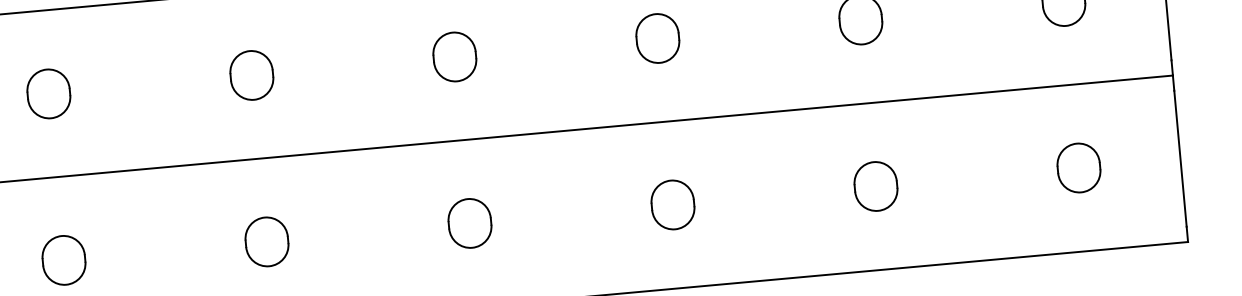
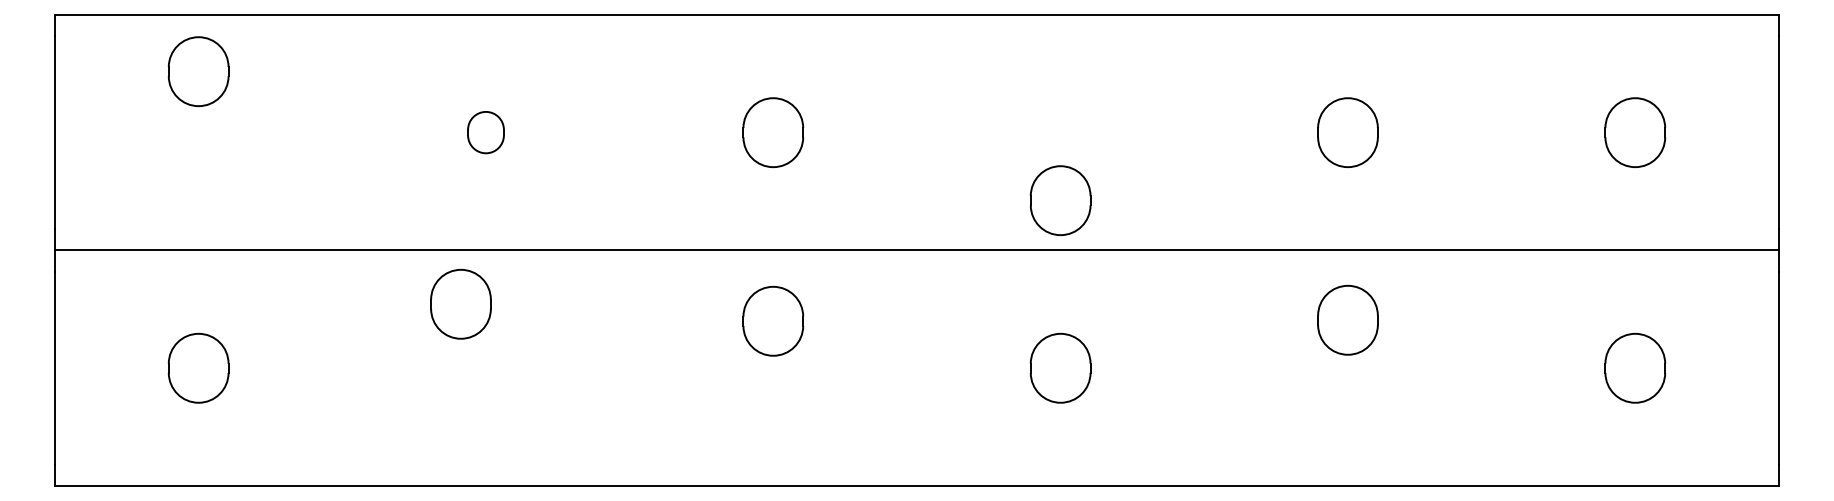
part: (657, 38) -> (1060, 200), moved
part: (251, 75) -> (485, 132), size x0.6
part: (48, 93) -> (198, 71), moved
part: (875, 185) -> (1347, 319), moved
part: (470, 222) -> (773, 320), moved
part: (266, 241) -> (460, 303), moved

